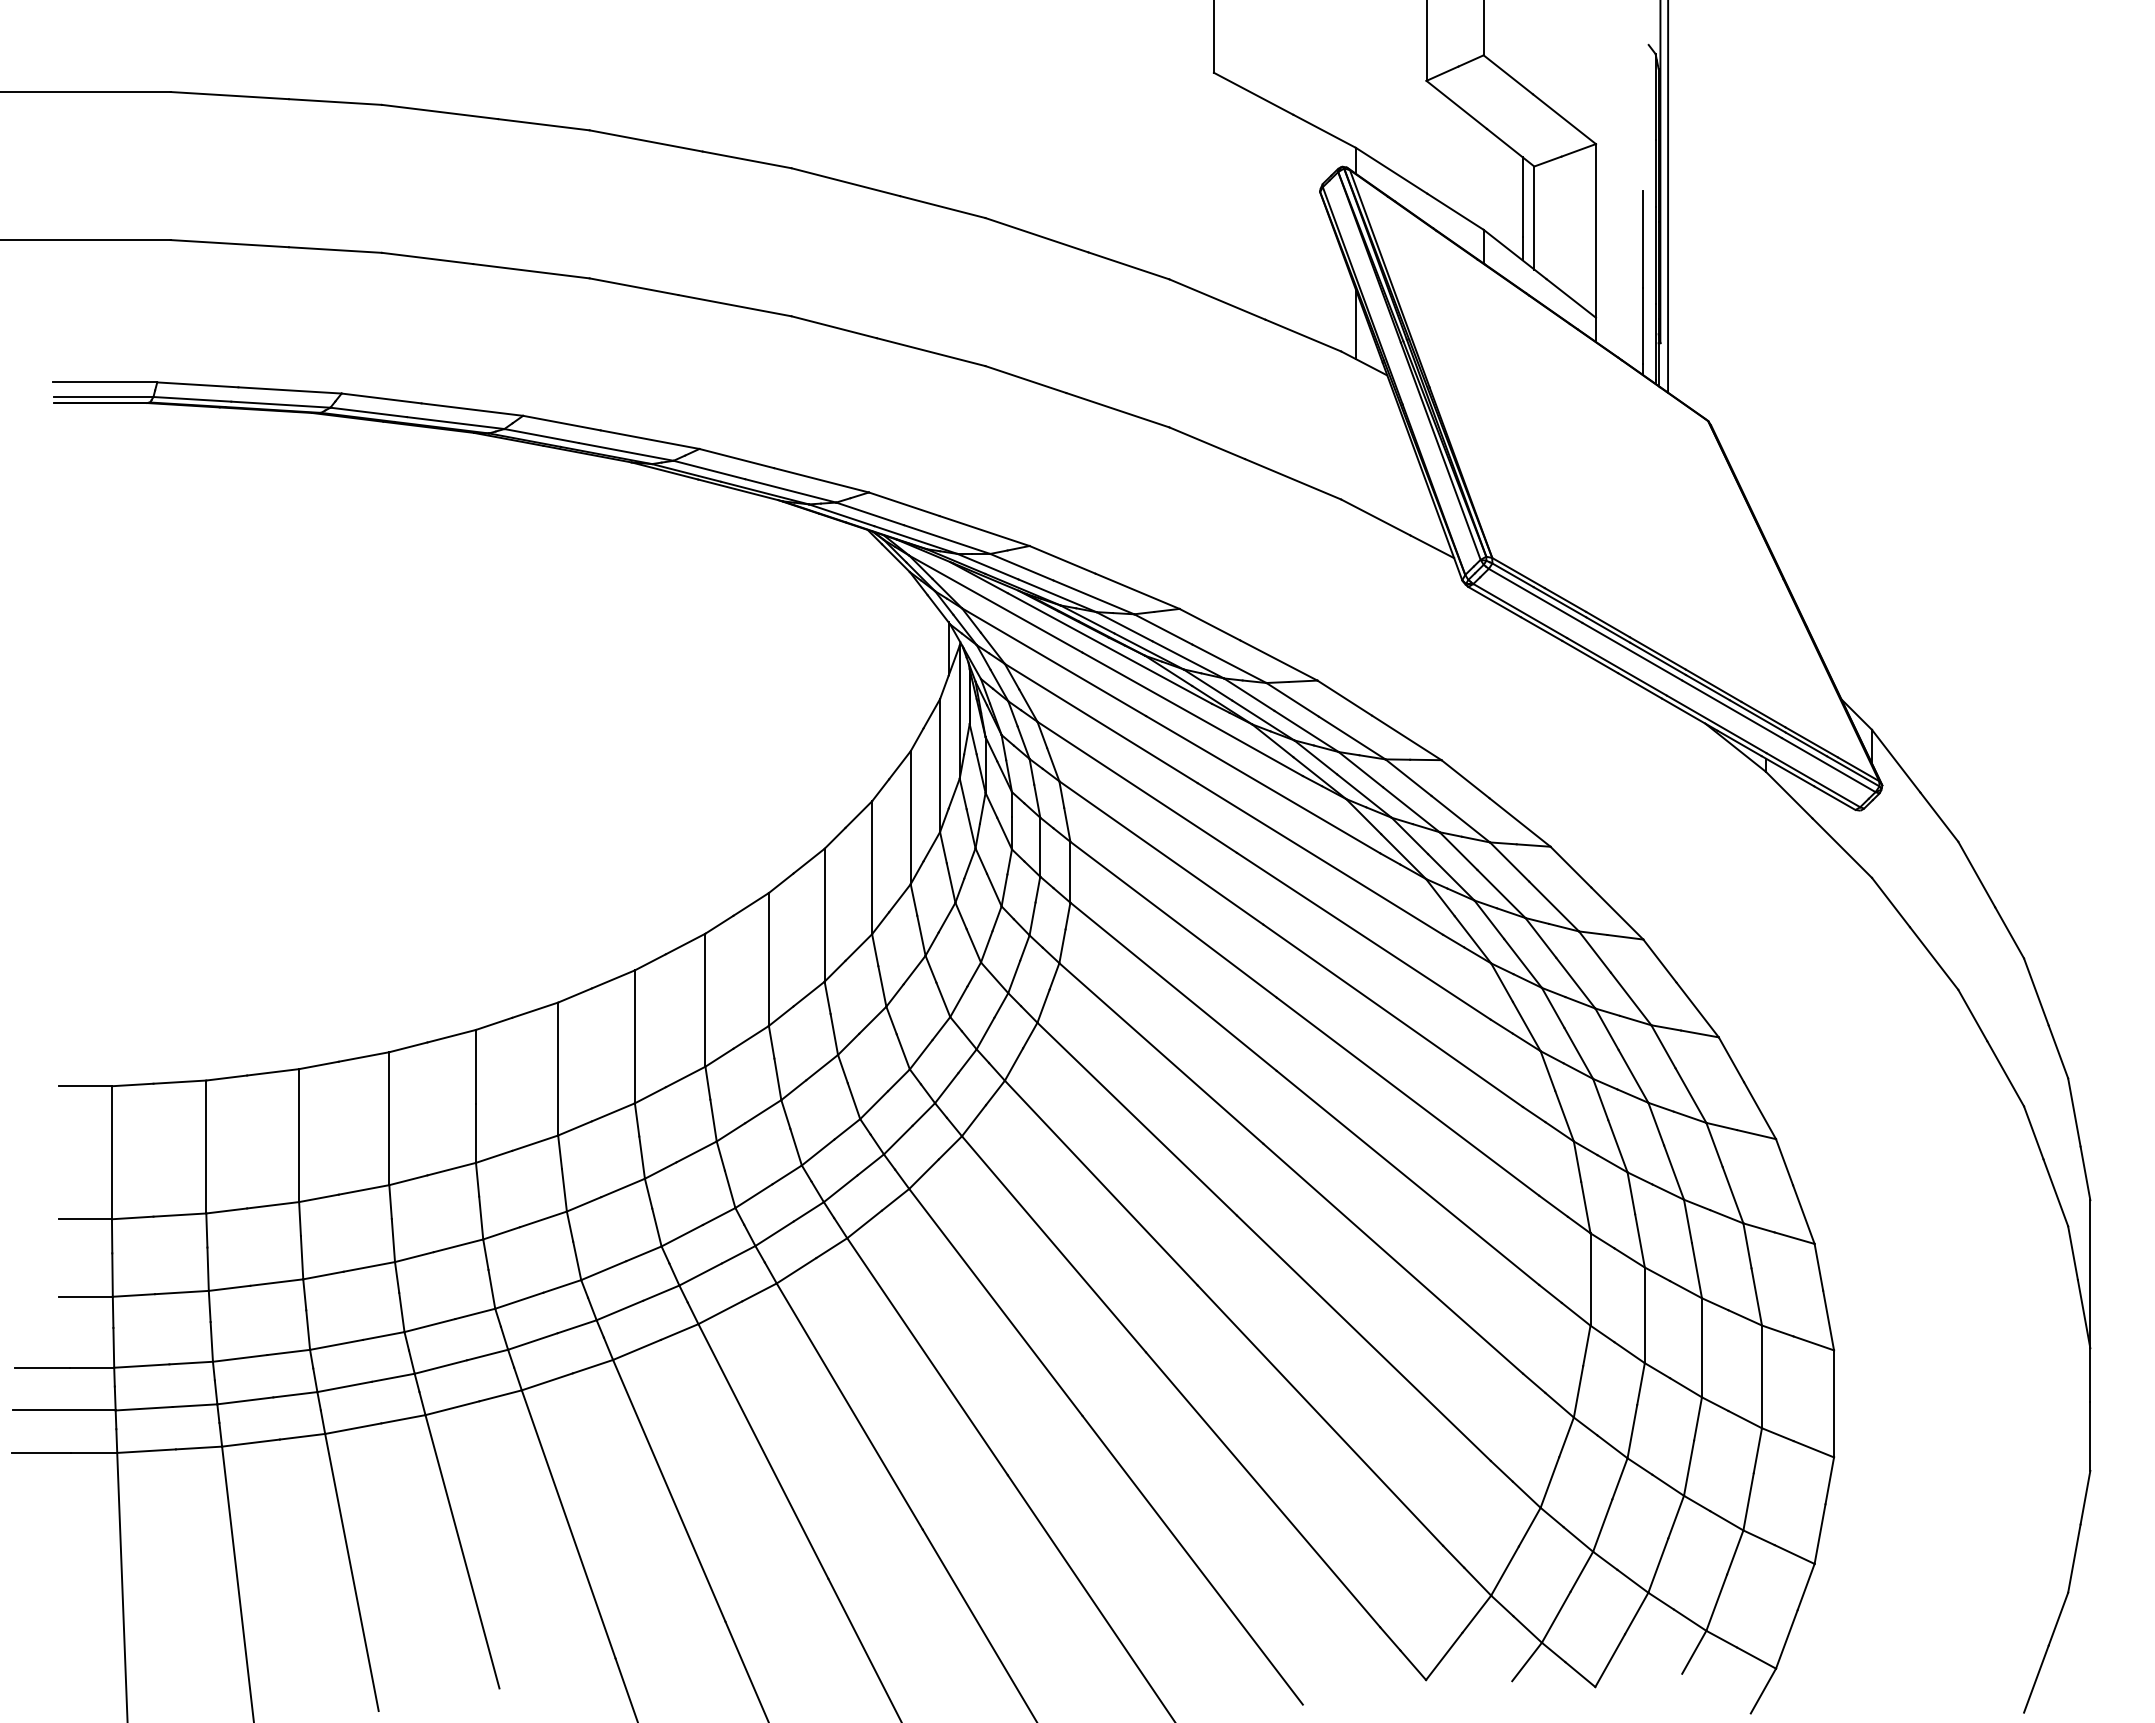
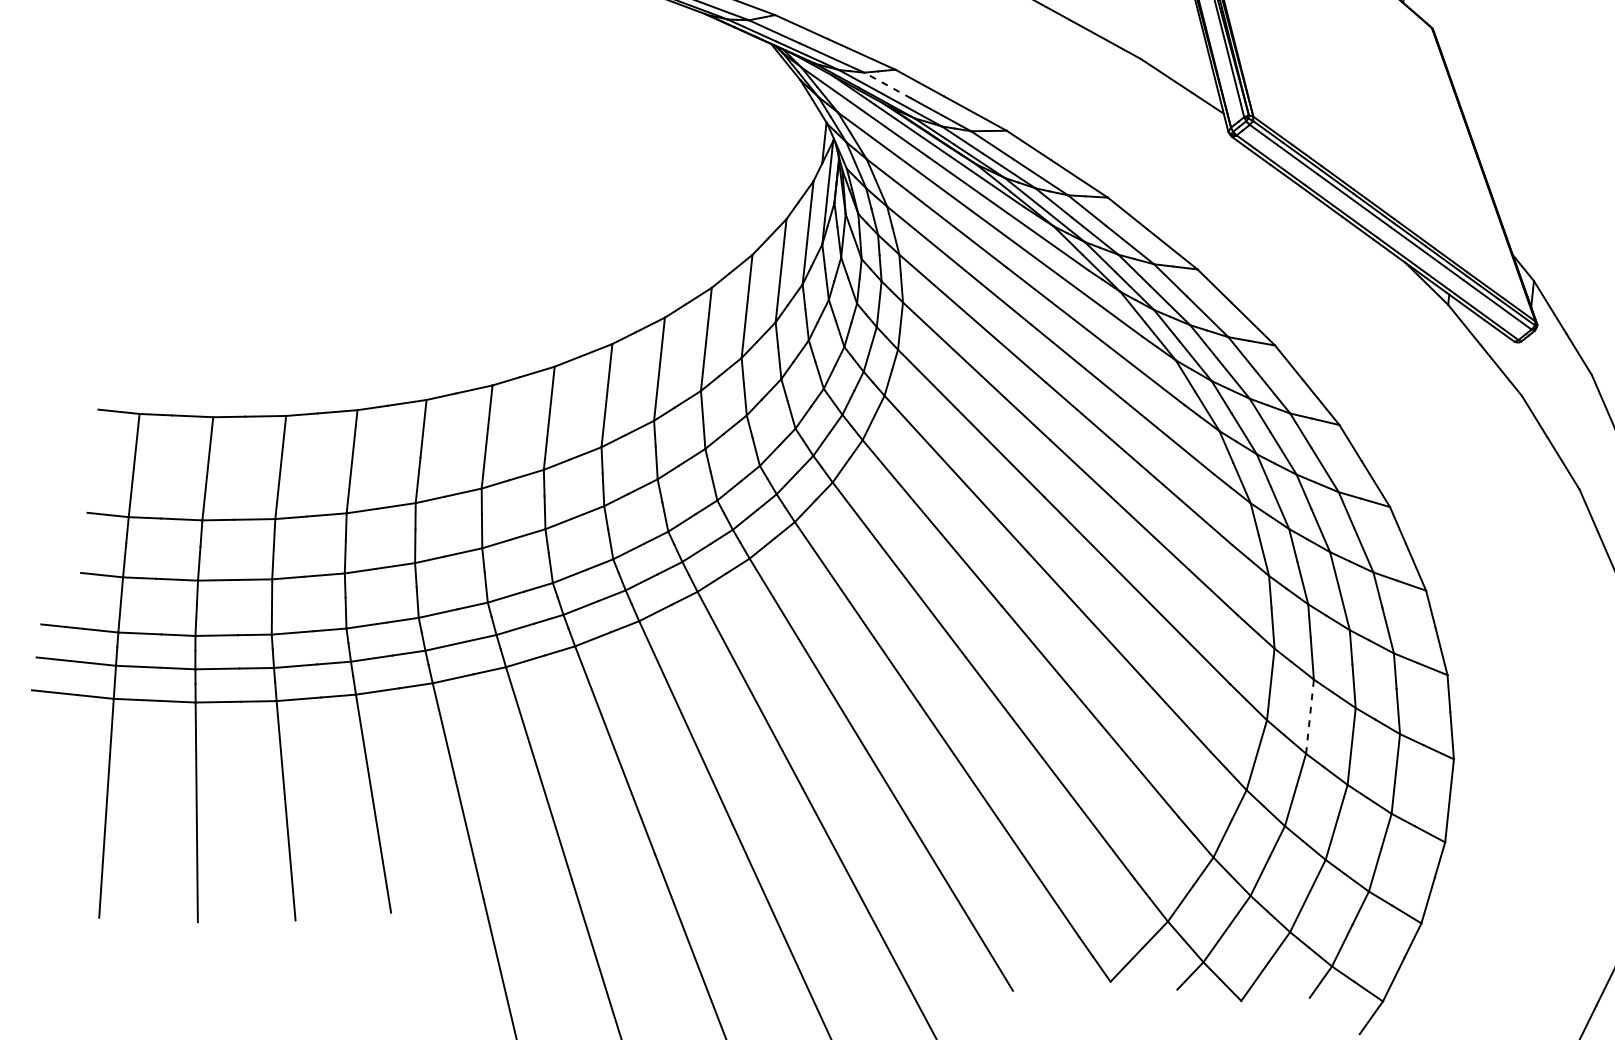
line: (1021, 567) -> (887, 85), solid -> dashed
line: (1644, 1315) -> (1309, 716), solid -> dashed

